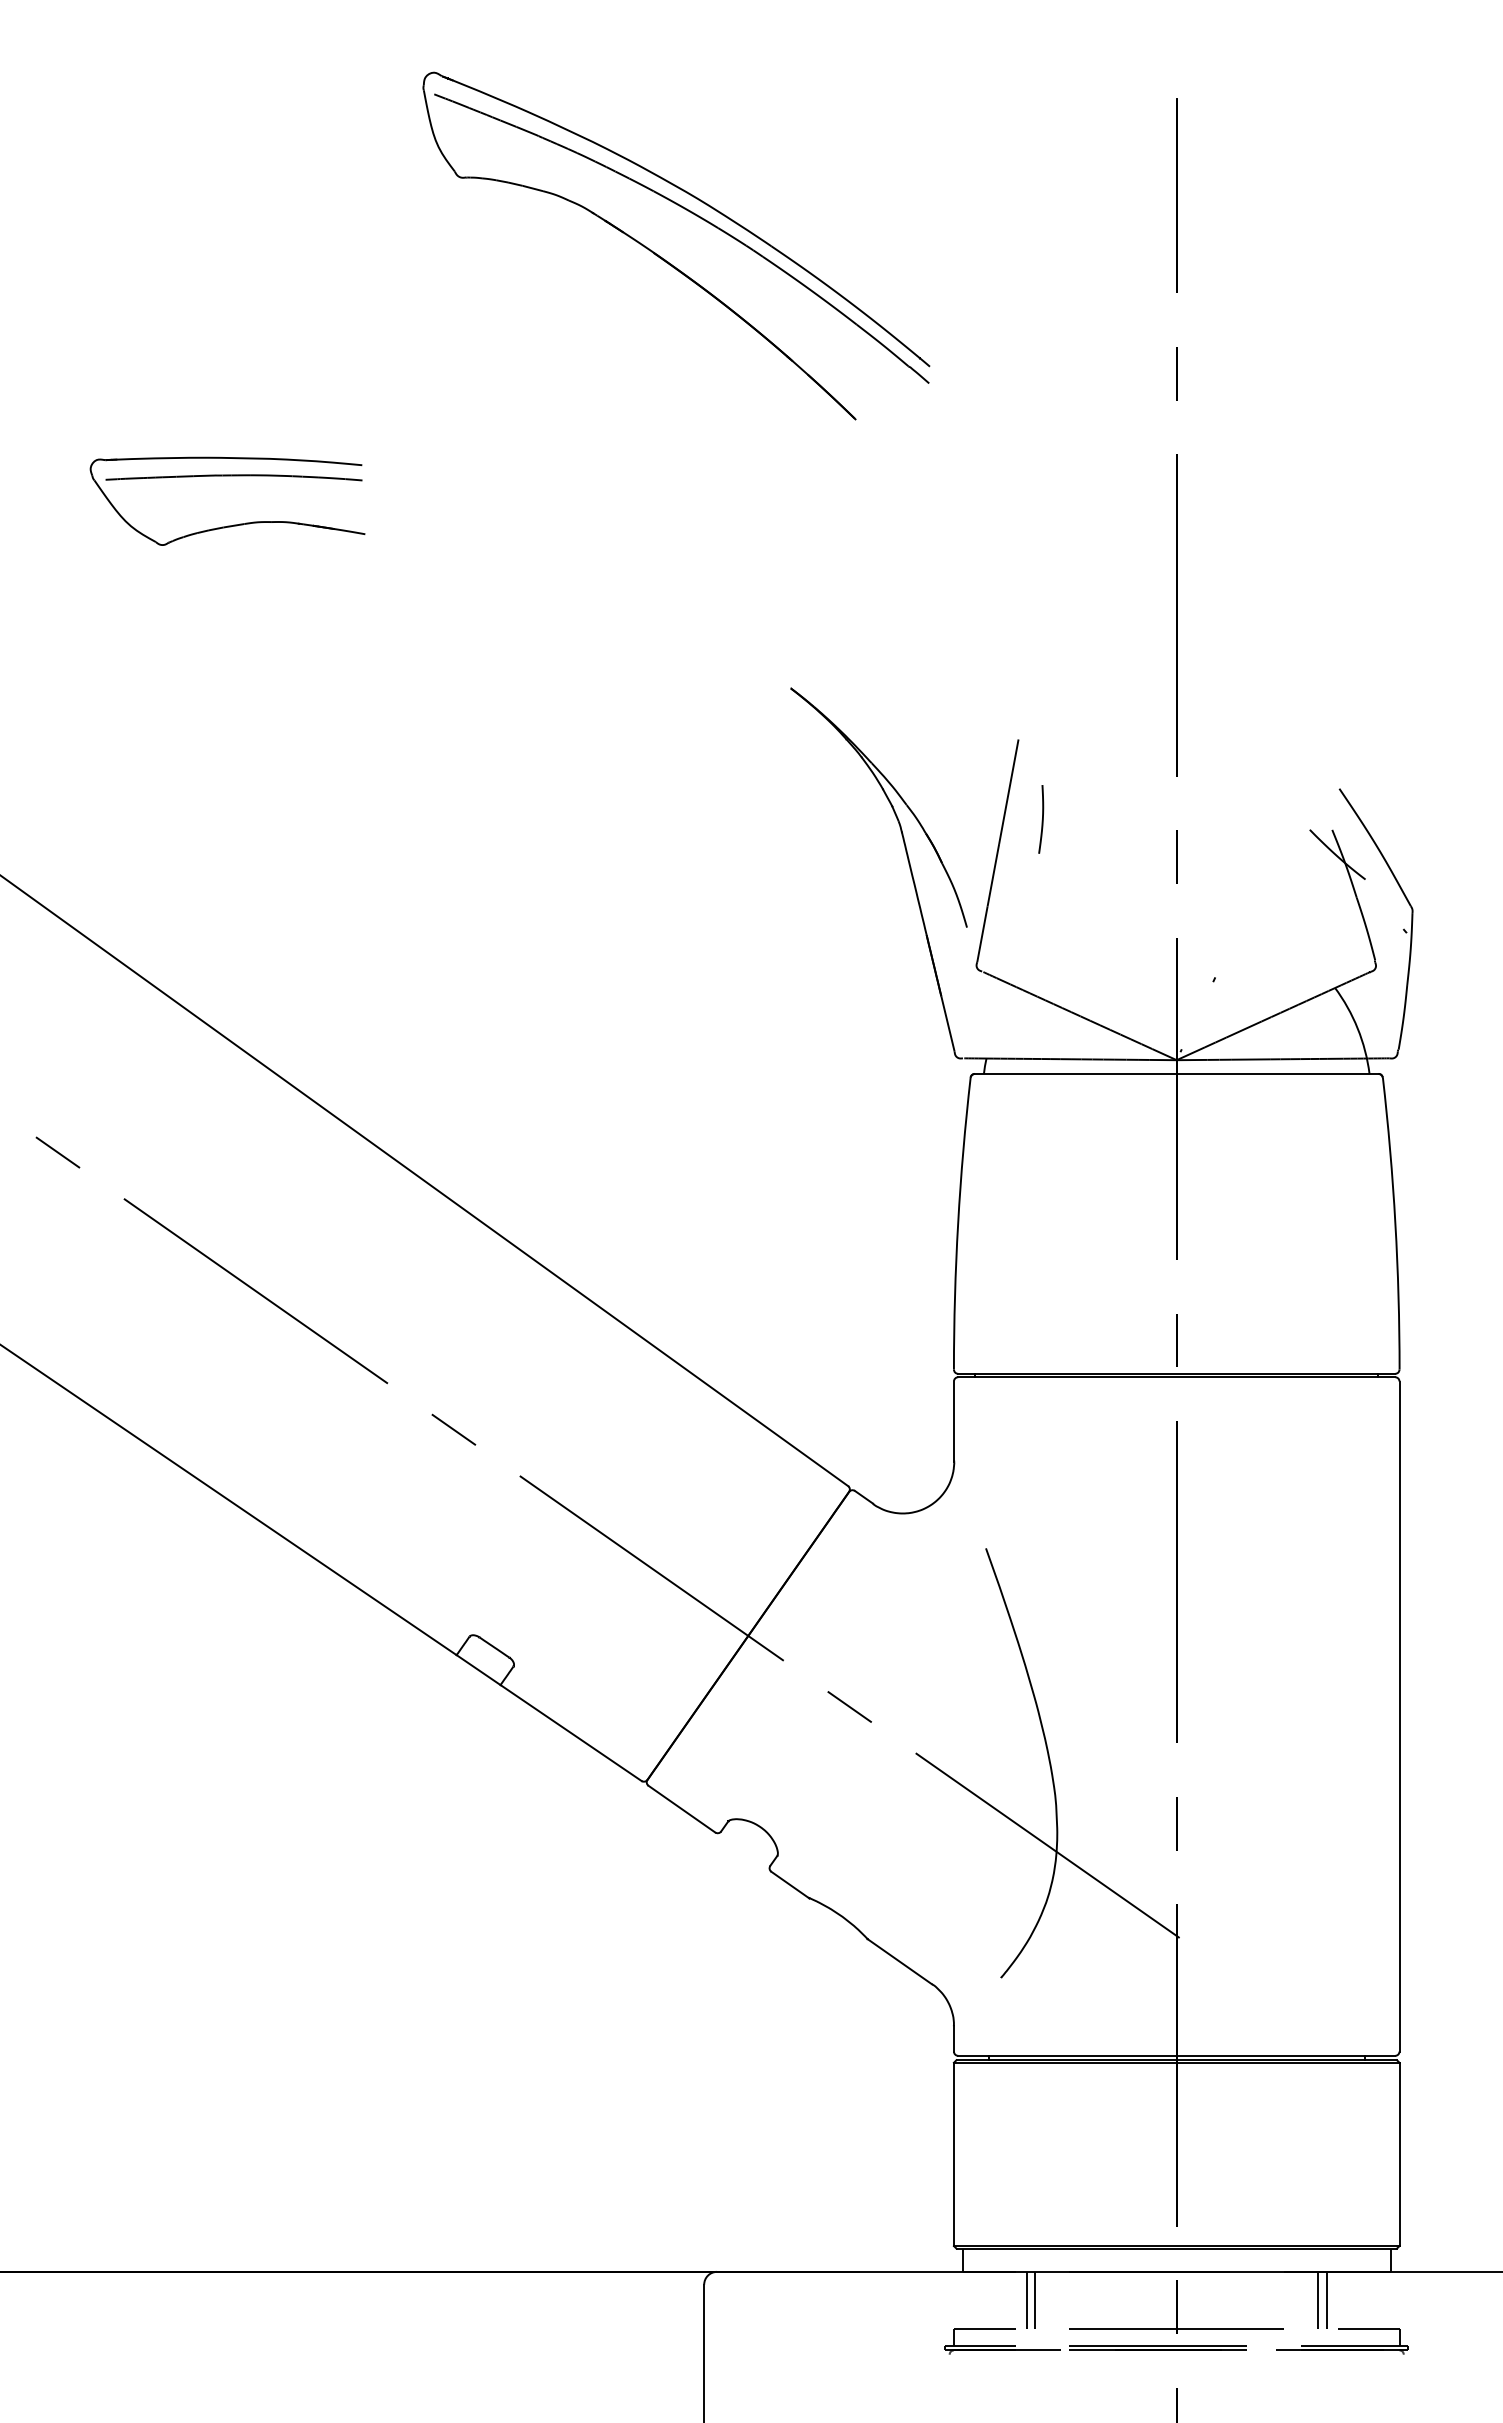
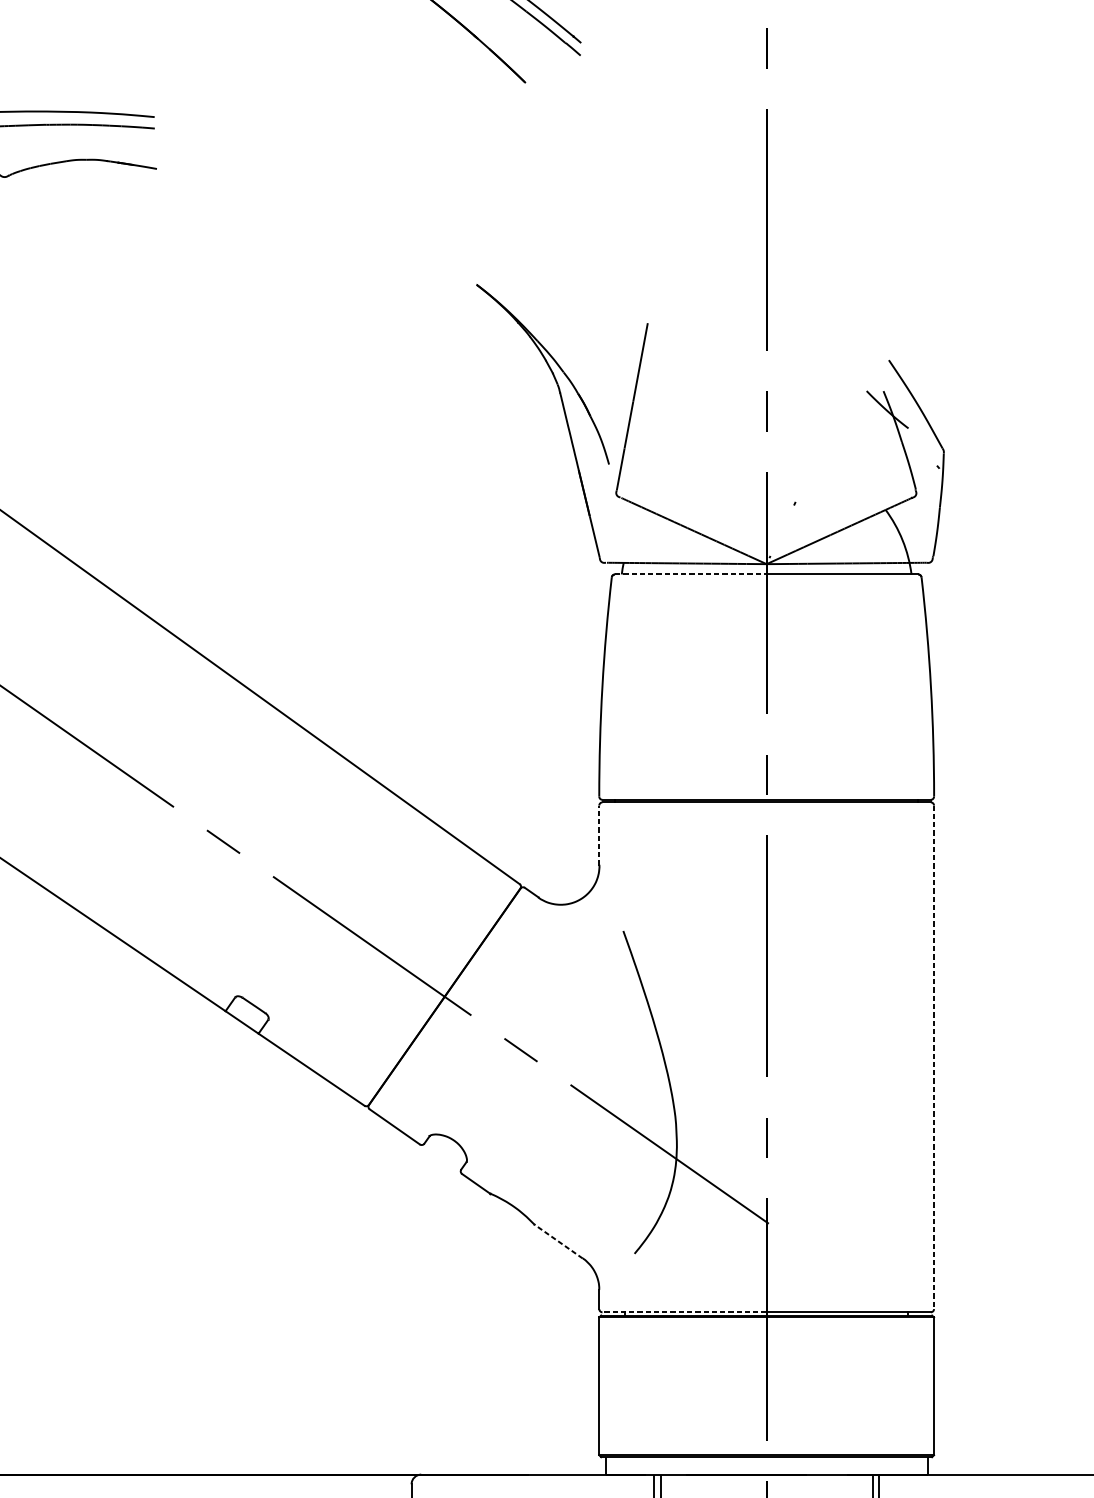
curve: (1042, 819) -> (665, 383), removed
line: (1075, 1073) -> (690, 574), solid -> dashed
line: (953, 1421) -> (598, 835), solid -> dashed
line: (1399, 1717) -> (934, 1058), solid -> dashed
line: (899, 1961) -> (558, 1241), solid -> dashed
line: (1066, 2055) -> (683, 1312), solid -> dashed

